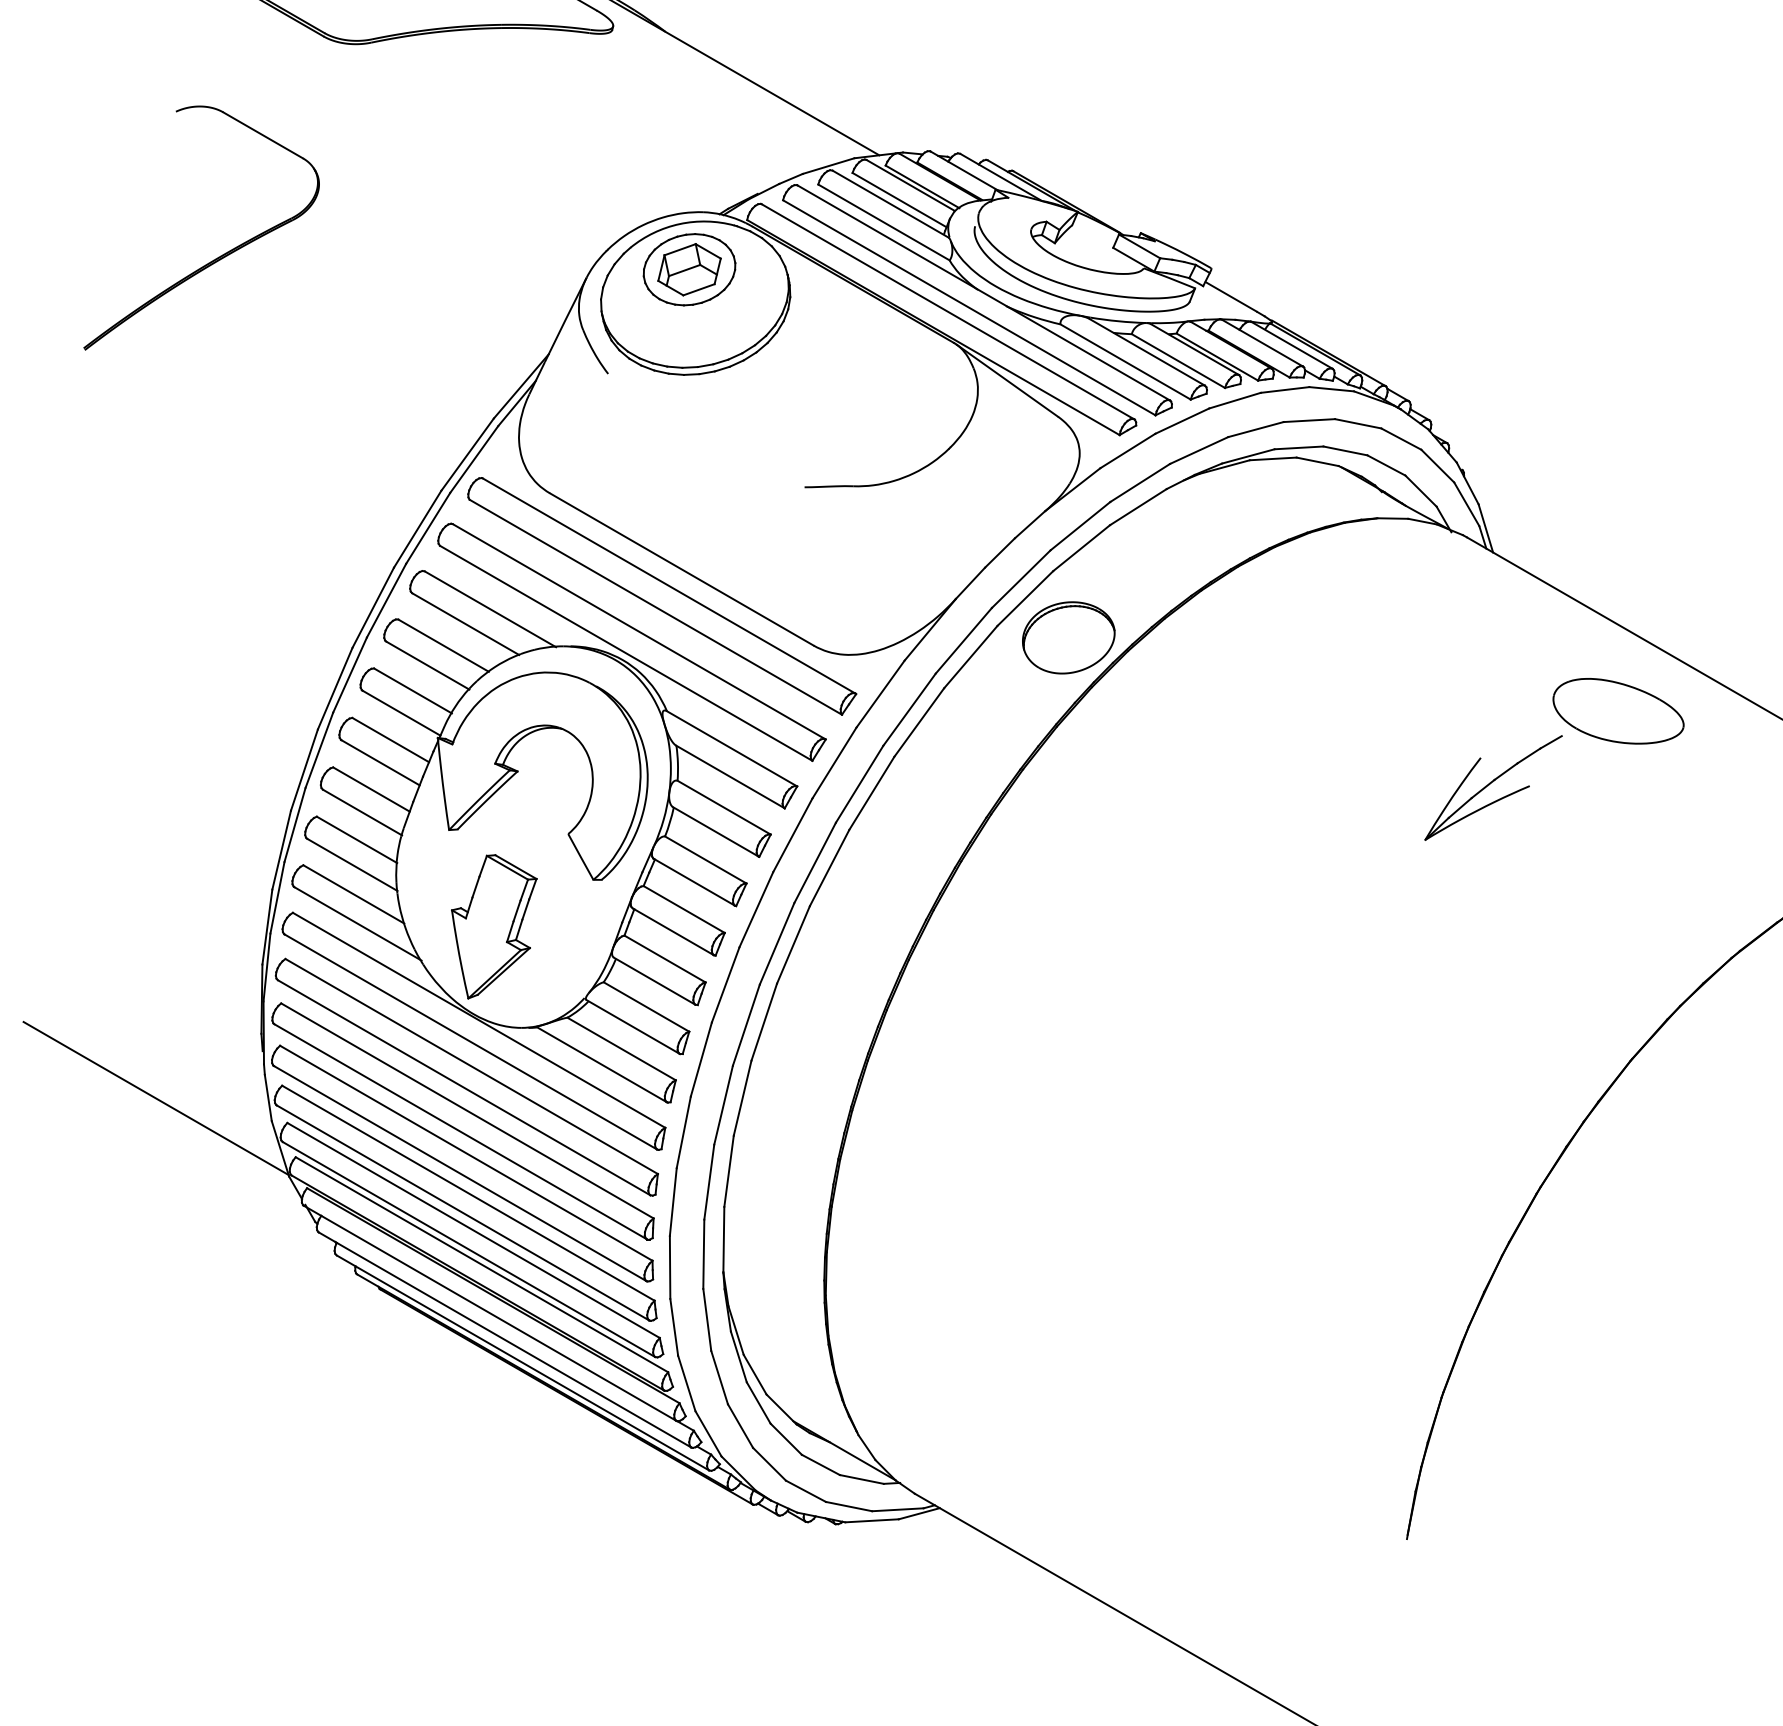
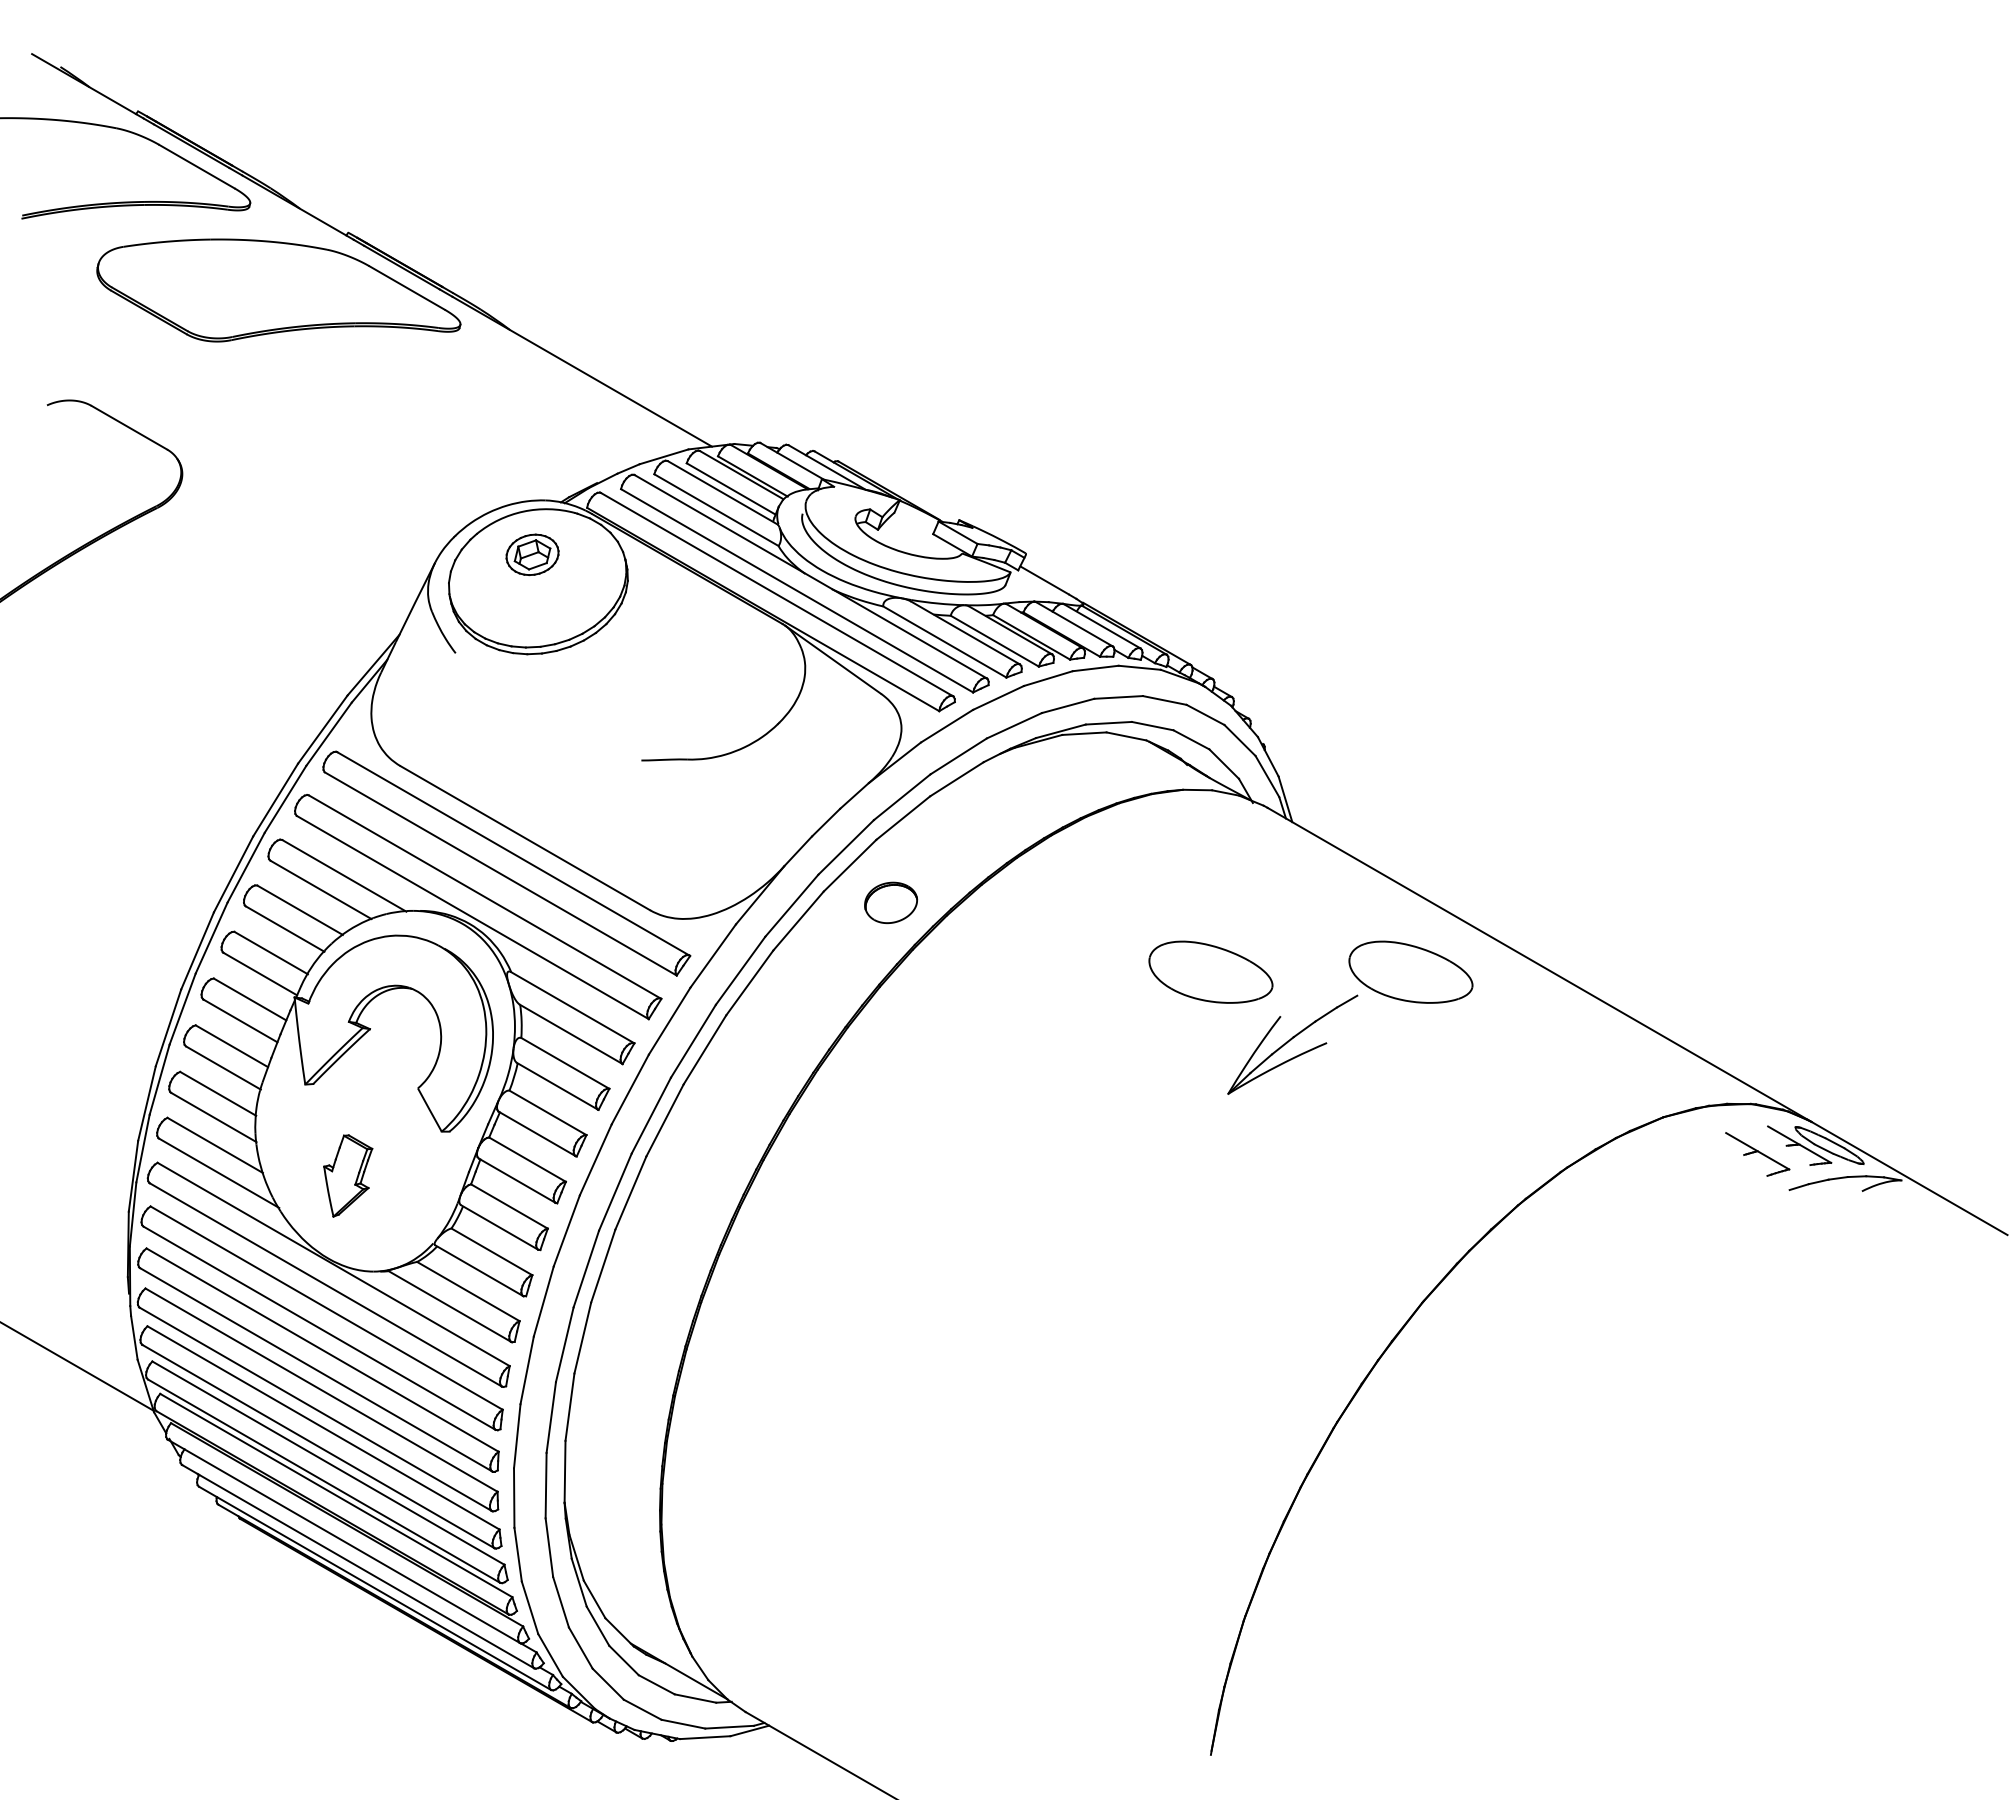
part: (689, 269) -> (532, 554), size x0.6
part: (1068, 637) -> (890, 902), size x0.6
part: (1406, 710) -> (1210, 971), added
part: (494, 926) -> (348, 1175), size x0.6

